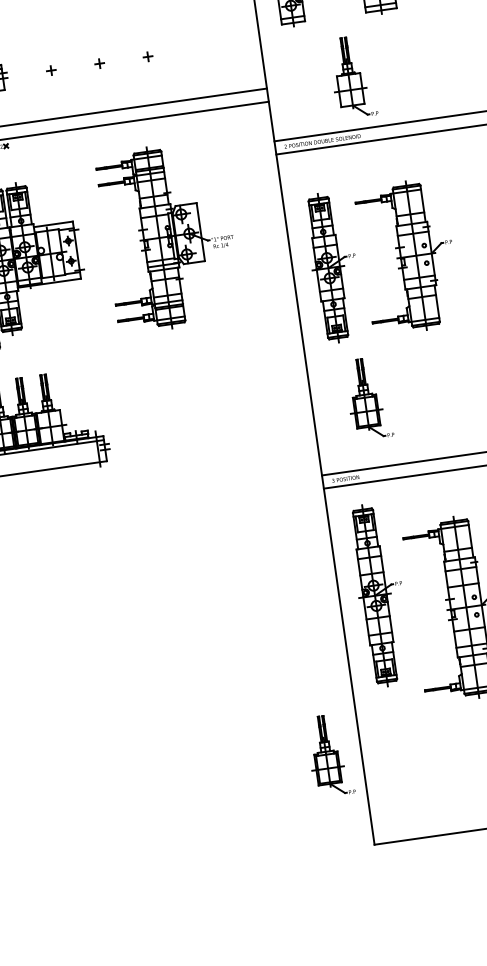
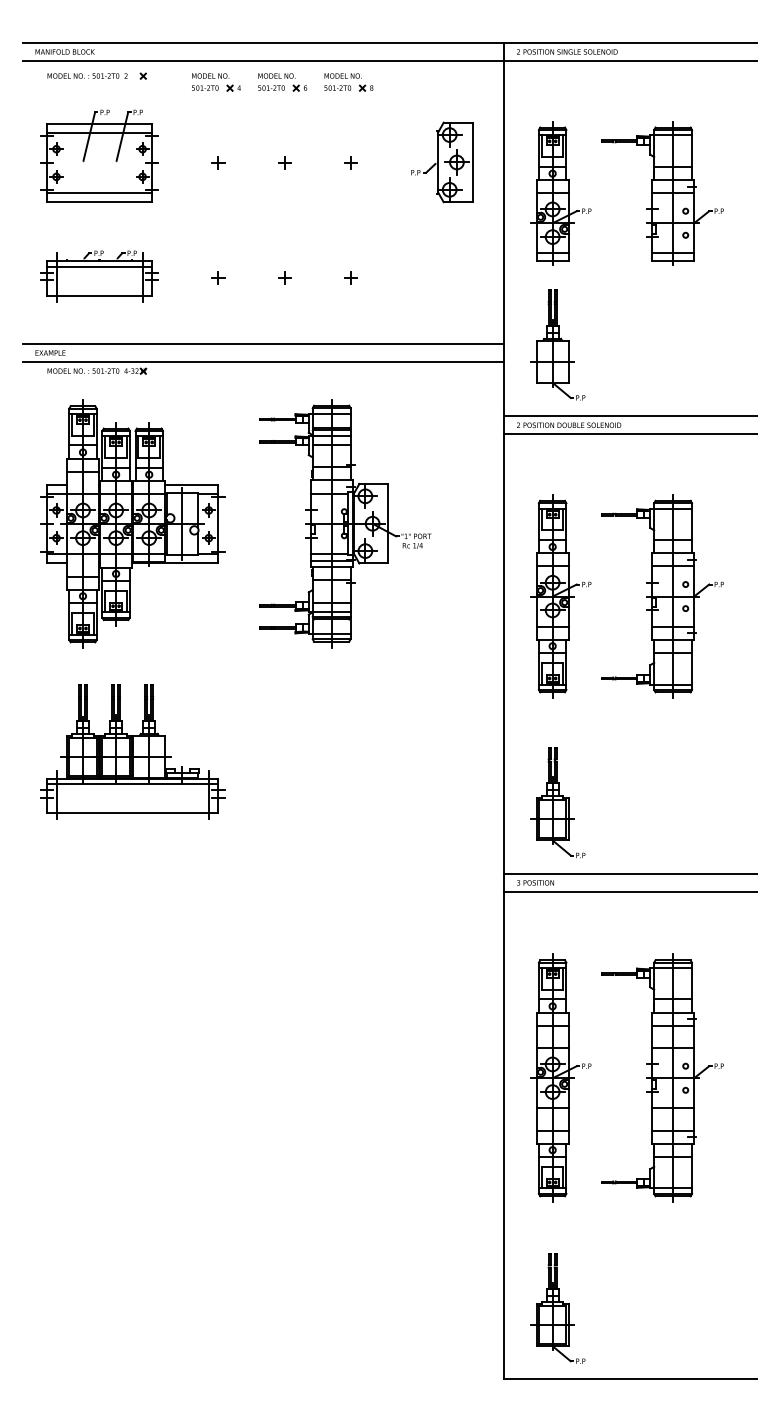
part: (352, 76) -> (557, 344), moved
part: (368, 398) -> (557, 802), moved
part: (380, 594) -> (560, 1077), moved
part: (329, 755) -> (557, 1308), moved

